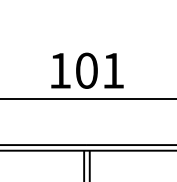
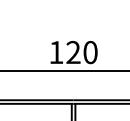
text: (99, 70) -> (81, 52), 101 -> 120

